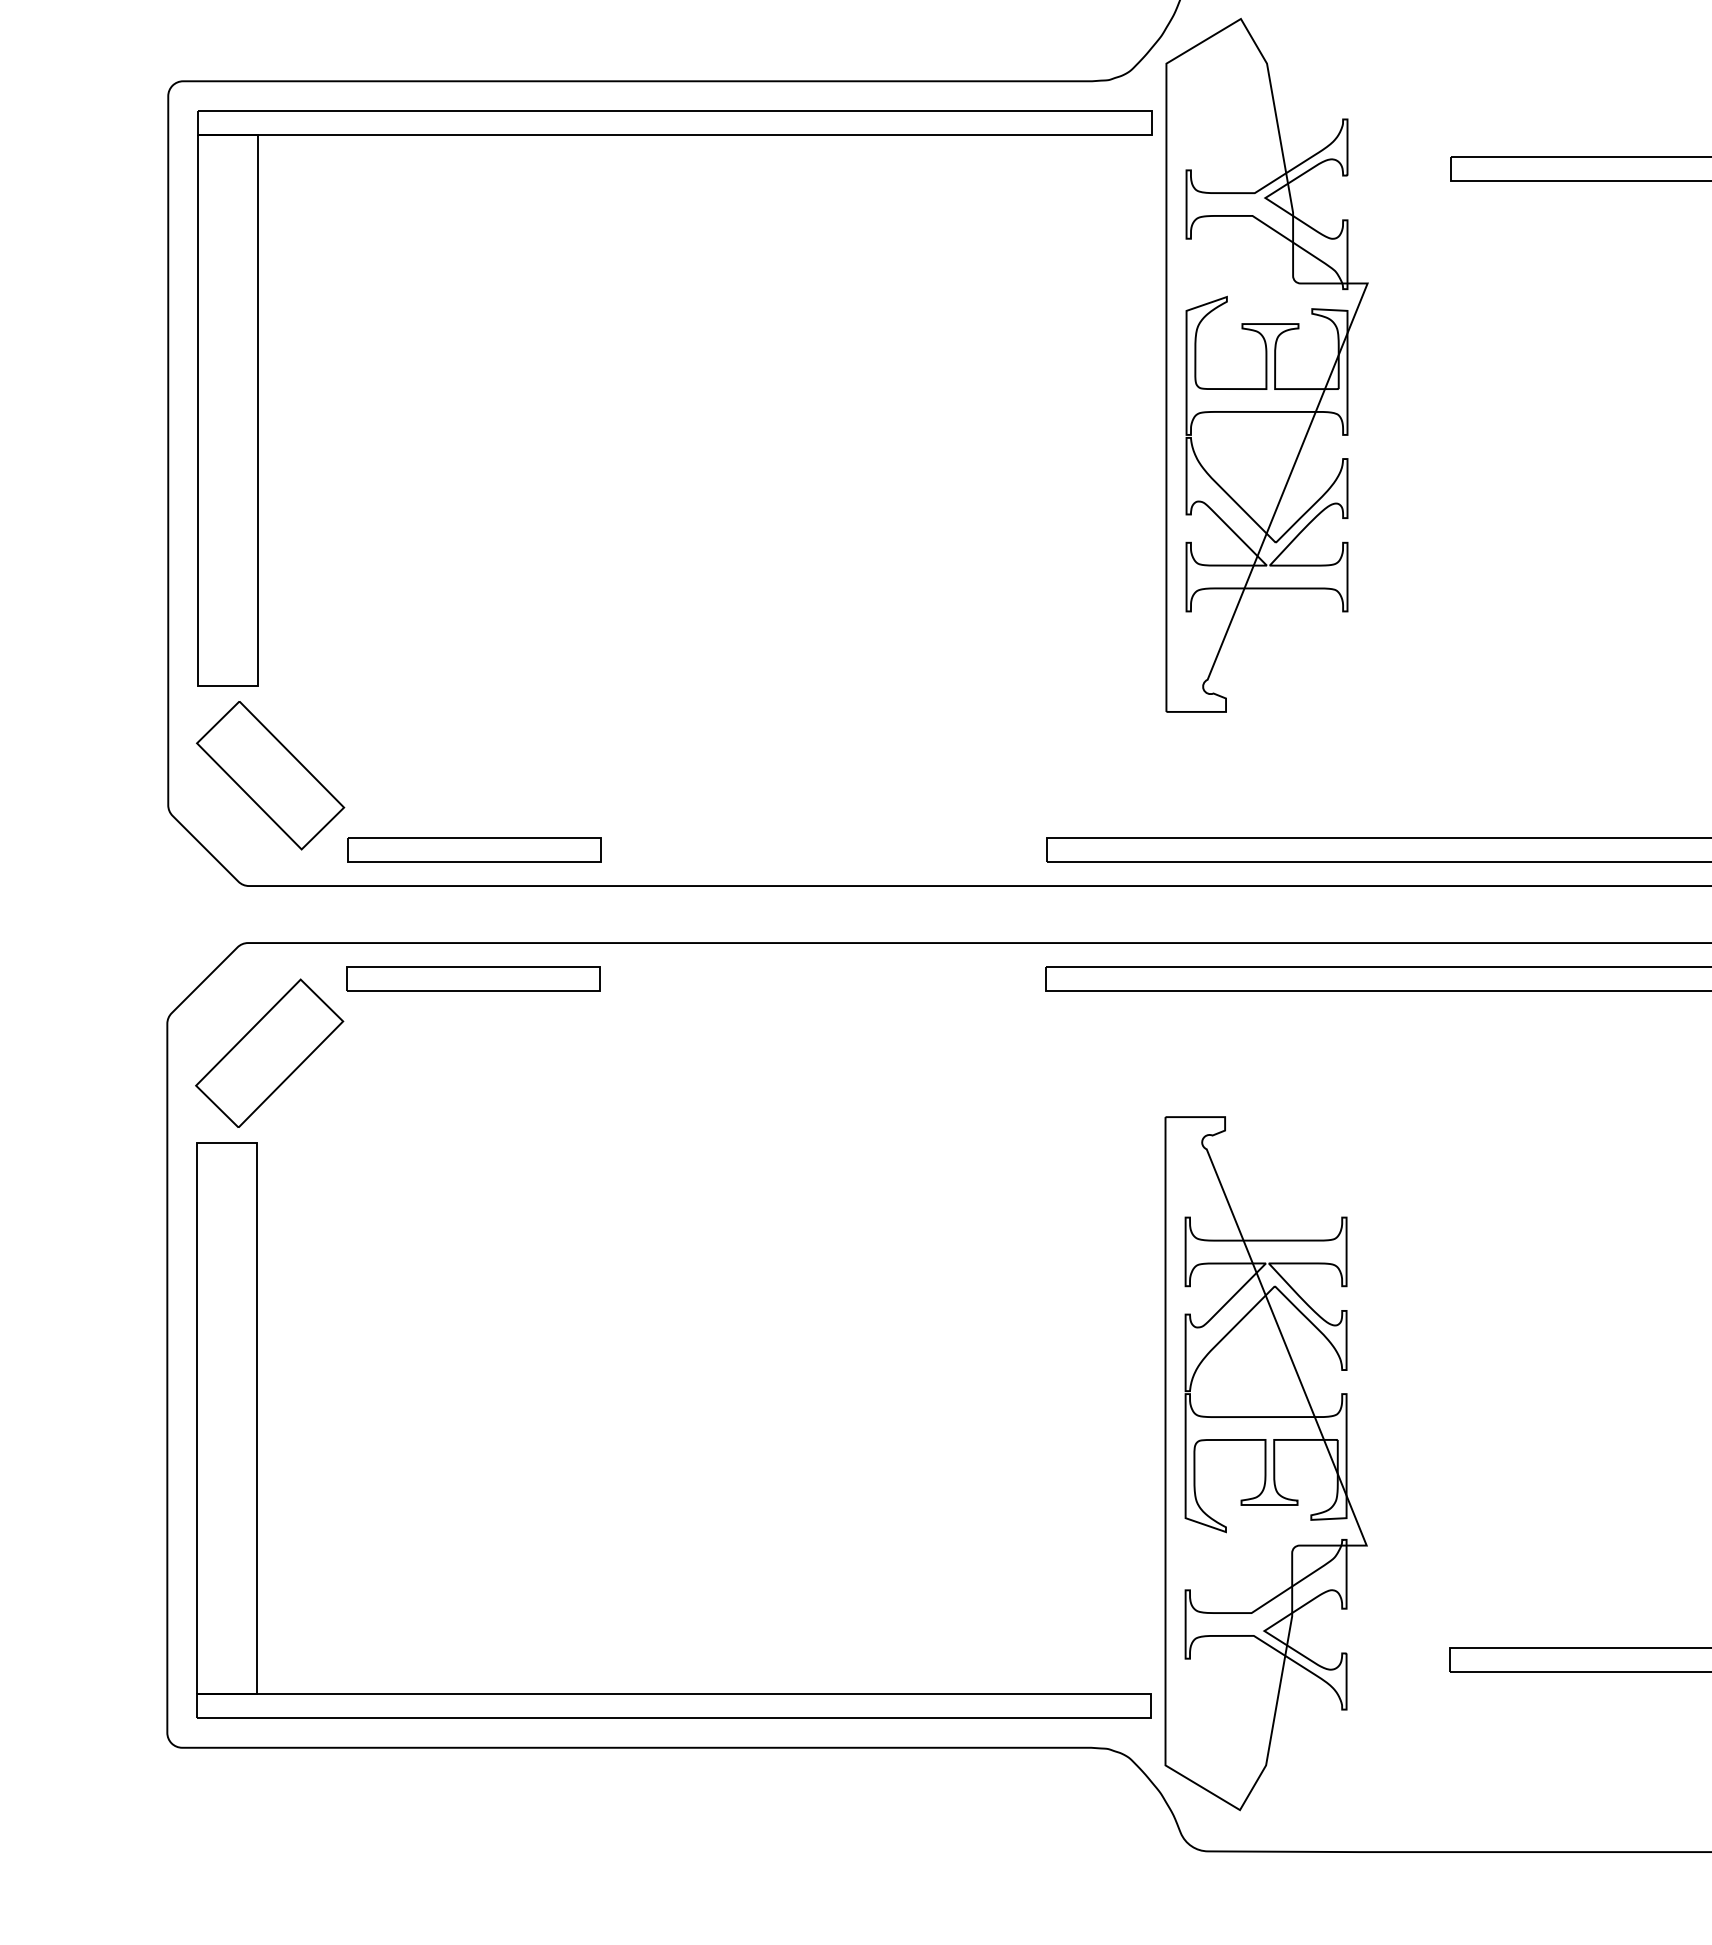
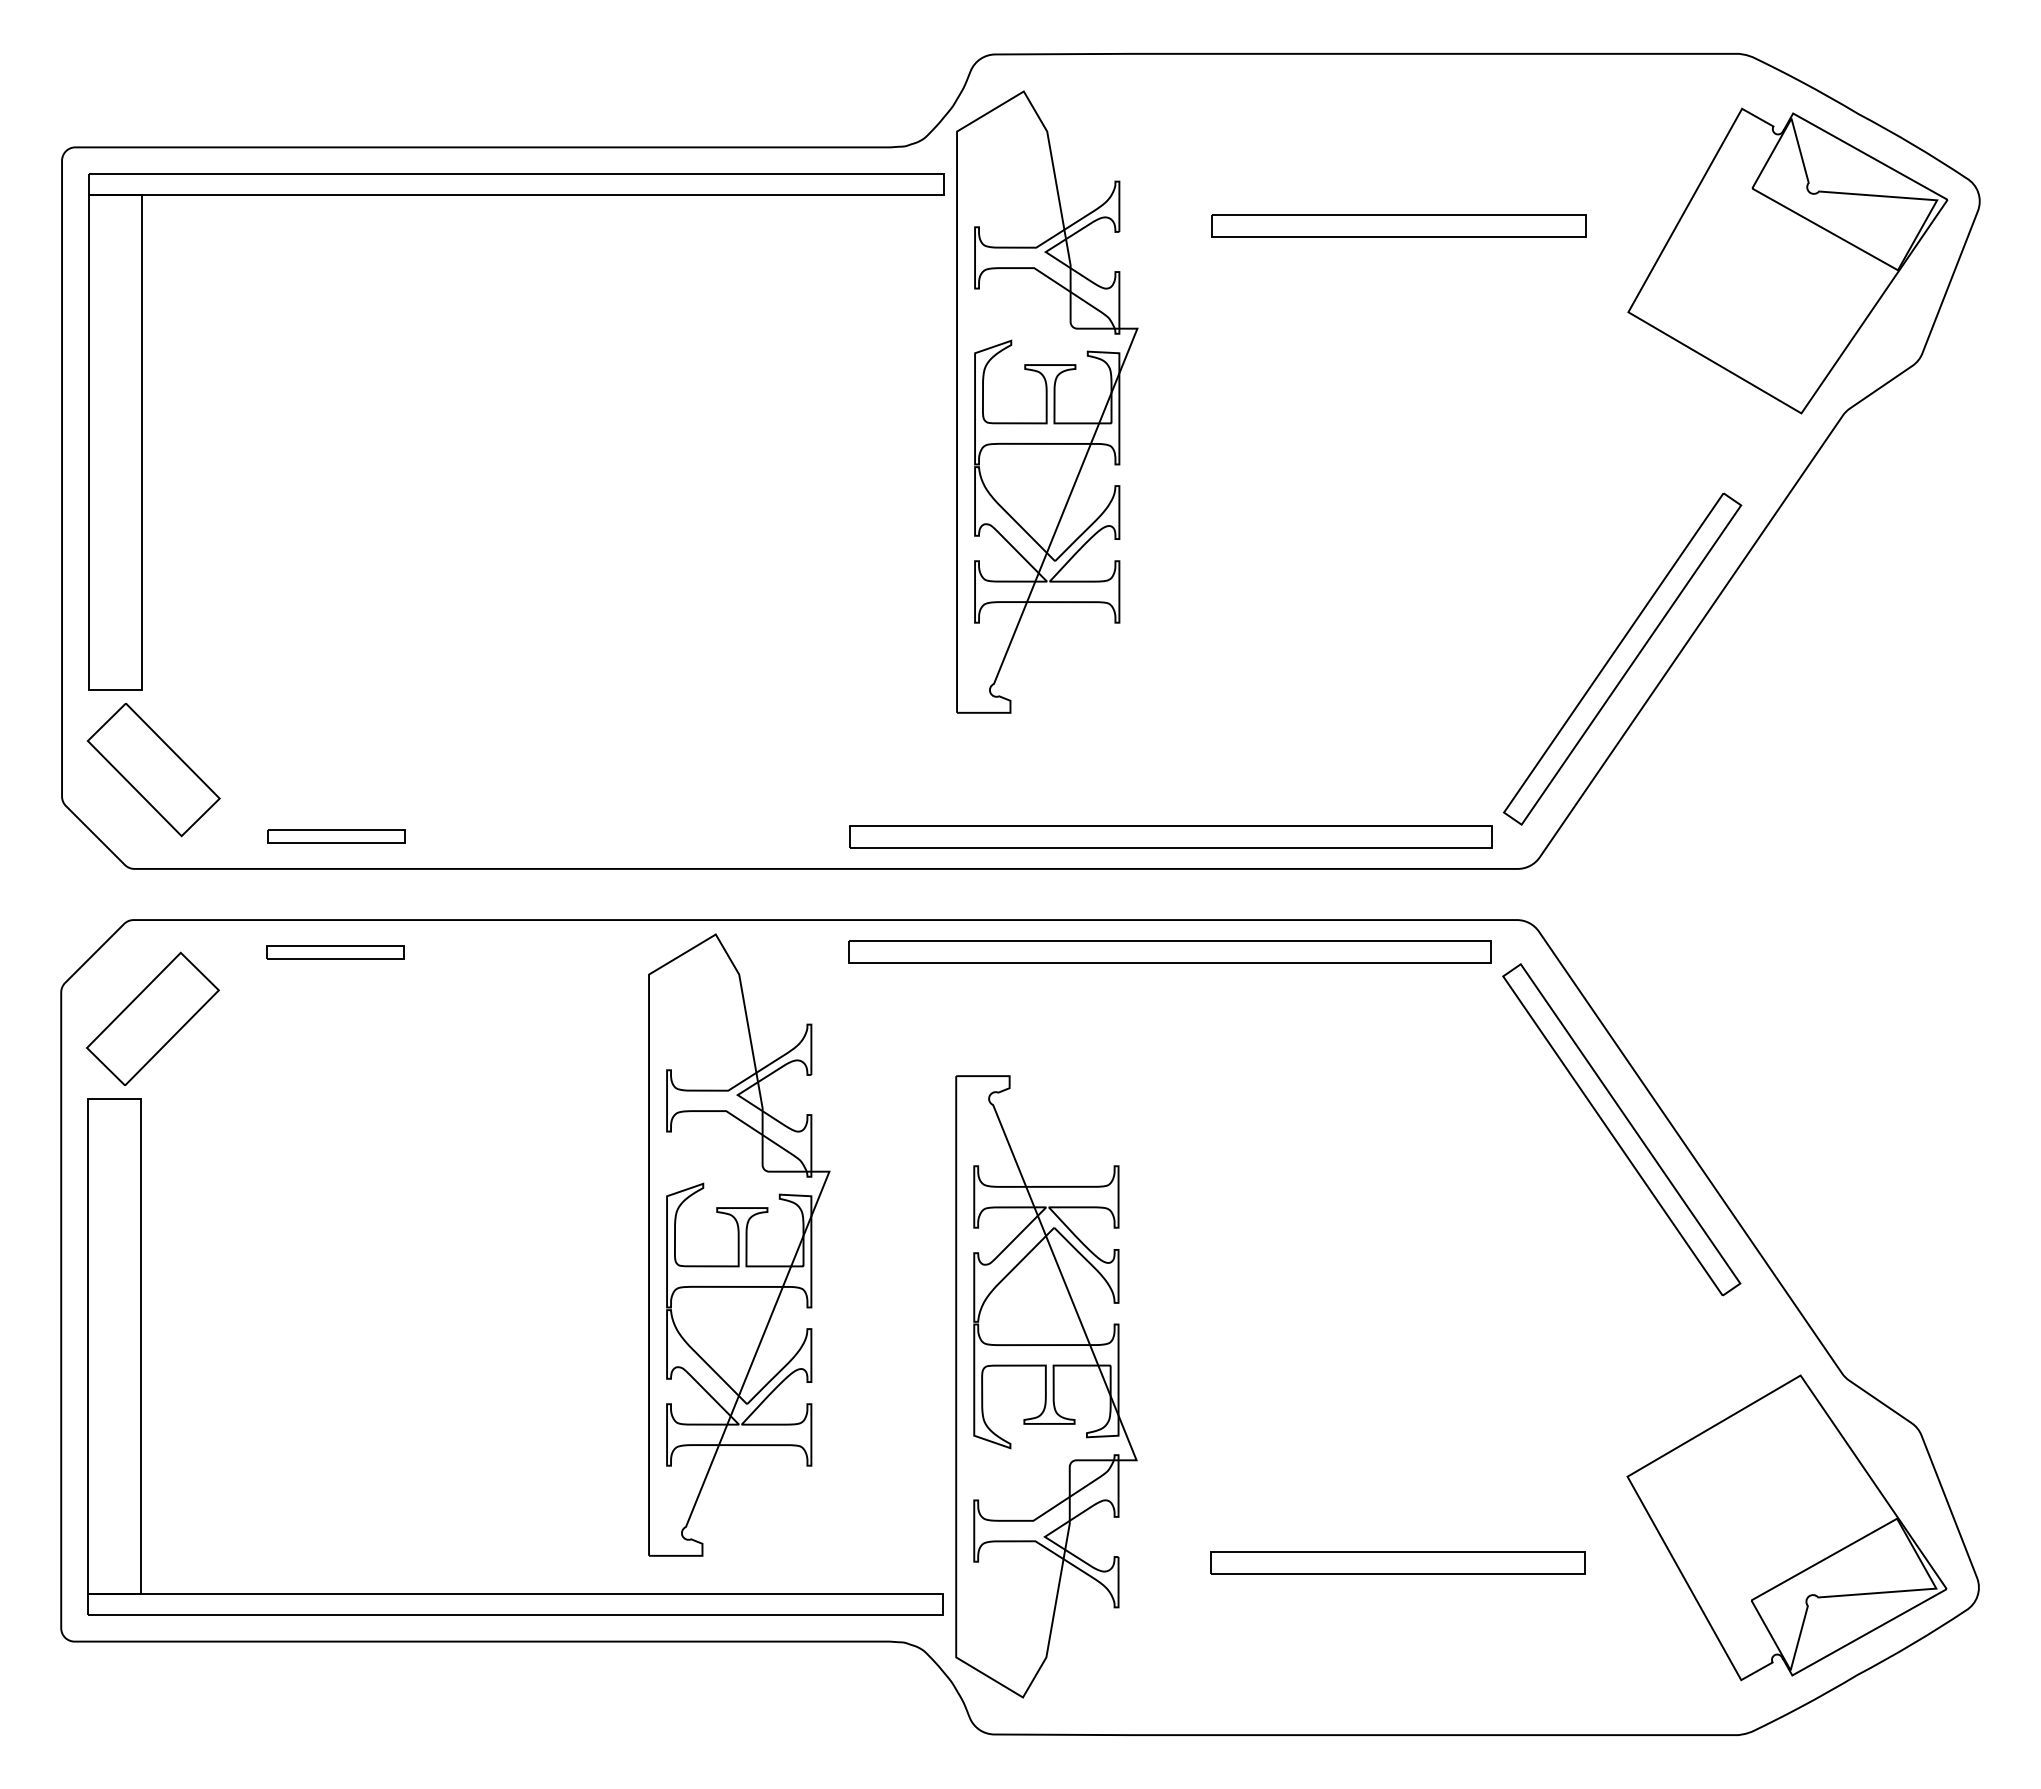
part: (474, 849) -> (336, 836), size x0.6
part: (473, 978) -> (335, 951), size x0.6
part: (923, 1304) -> (739, 1244), added

